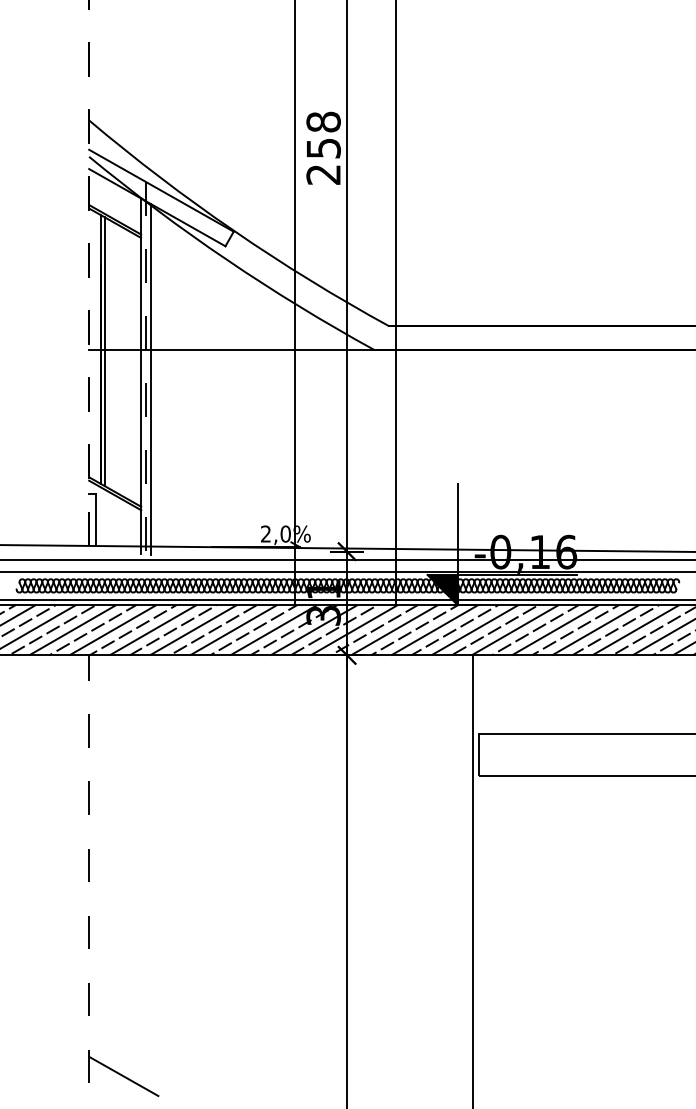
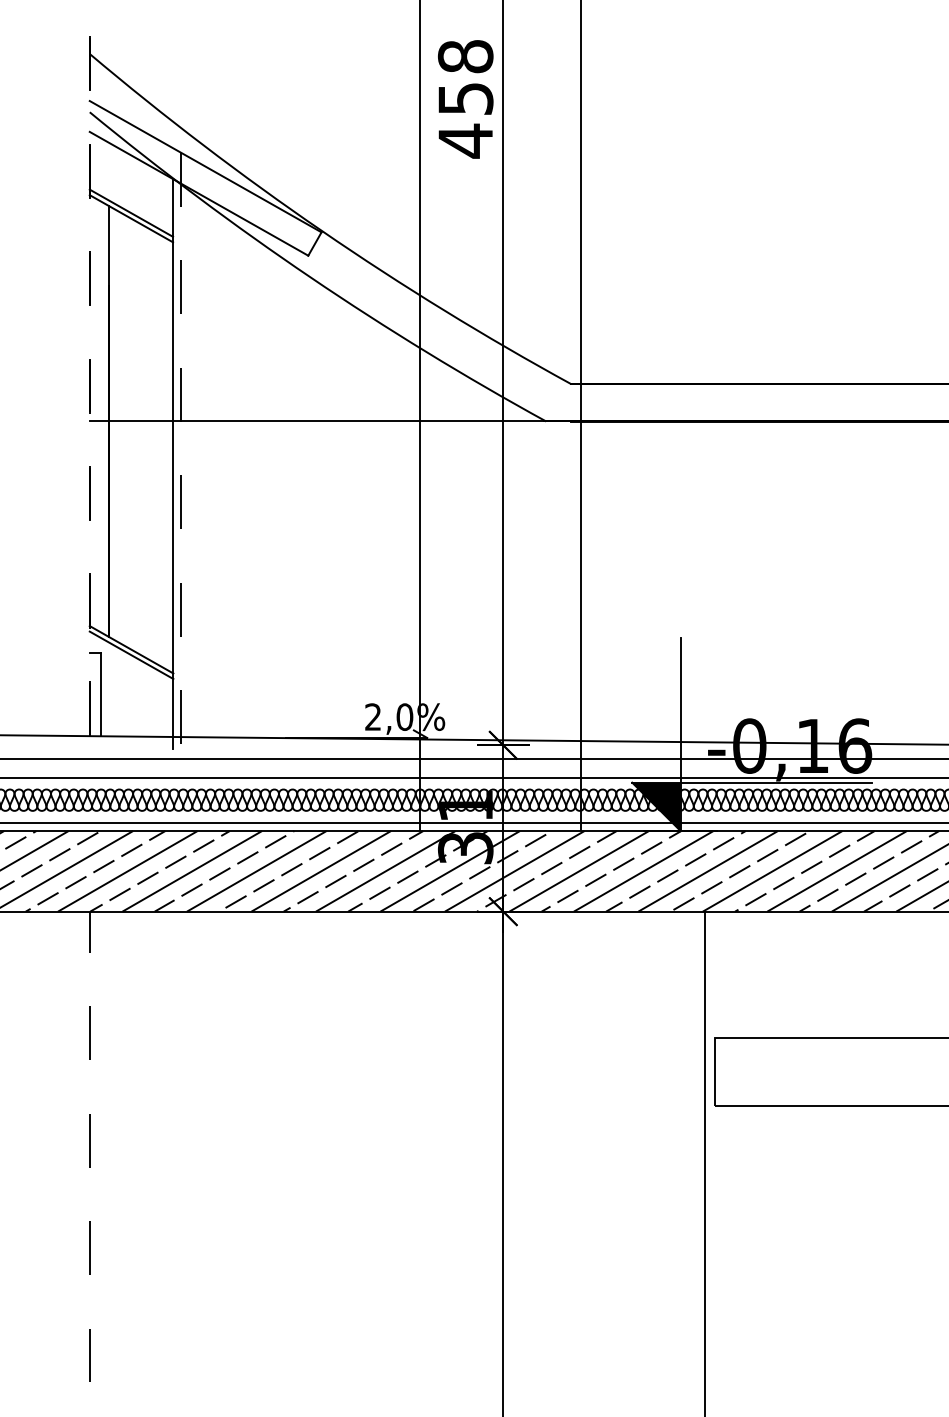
text: (323, 174) -> (465, 140), 258 -> 458
line: (104, 351) -> (114, 424), removed
line: (151, 379) -> (189, 469), removed

